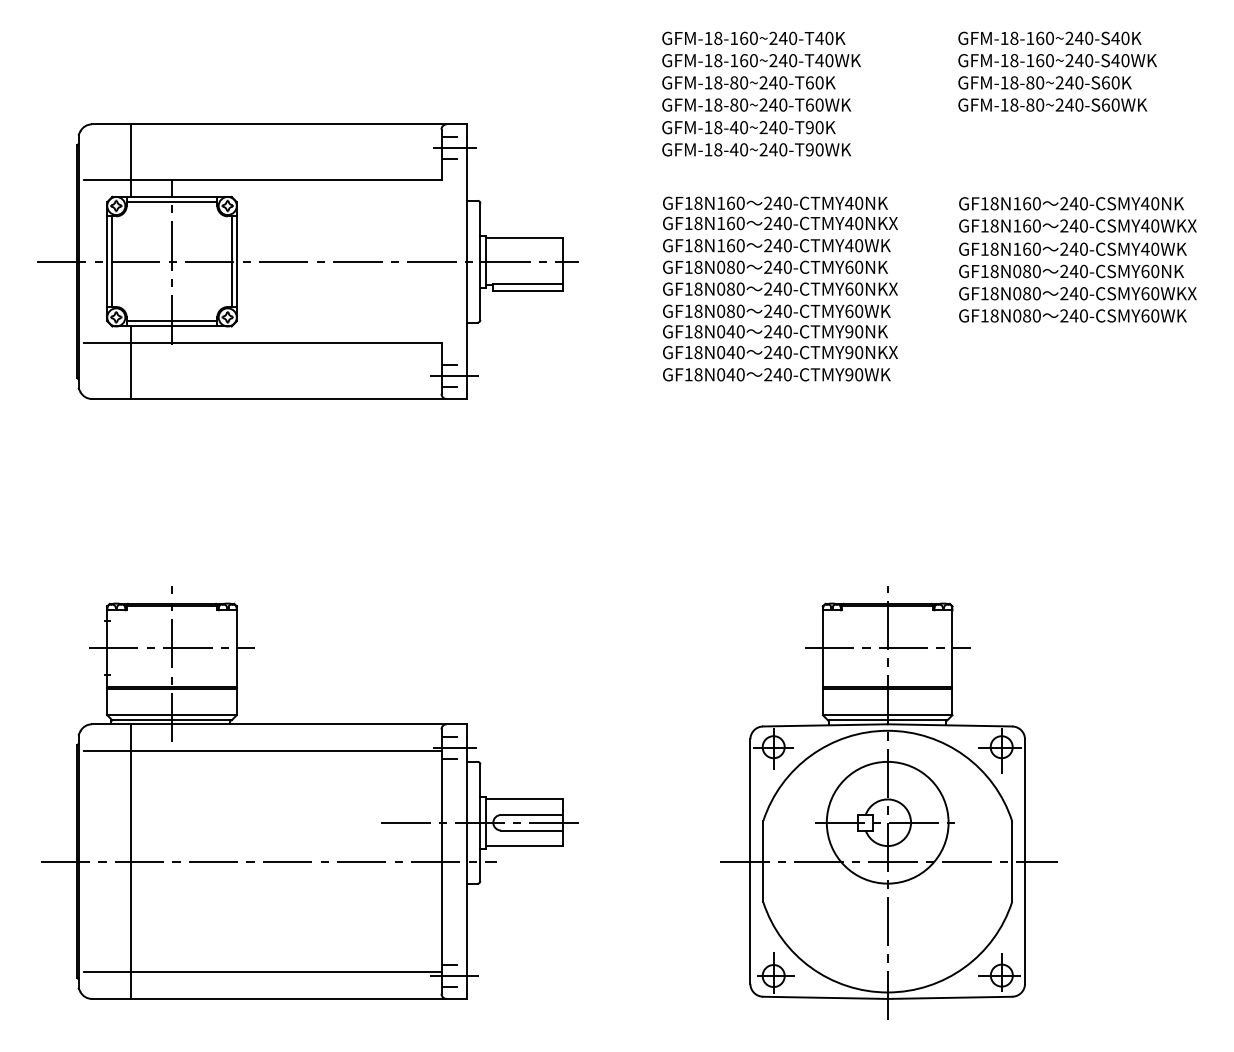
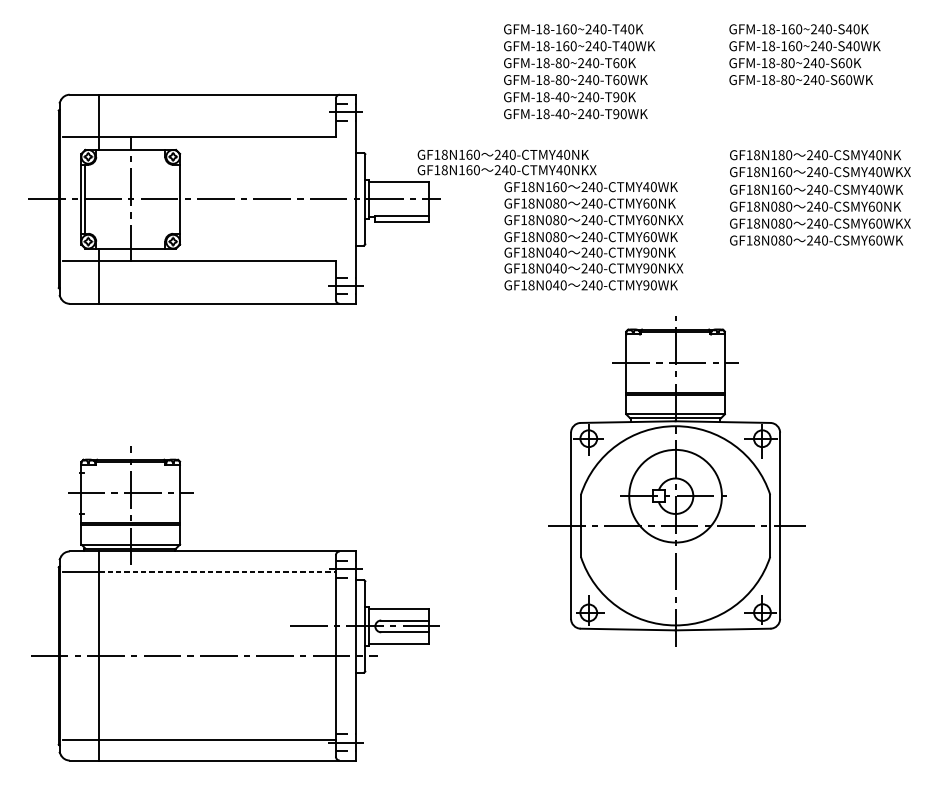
line: (171, 202) -> (130, 154), removed
text: (1027, 203) -> (782, 154), GF18N160 -> GF18N180
text: (780, 213) -> (507, 162), moved
line: (231, 261) -> (176, 199), removed
line: (171, 321) -> (130, 244), removed
line: (286, 751) -> (217, 572), solid -> dashed
part: (888, 802) -> (676, 480), moved

